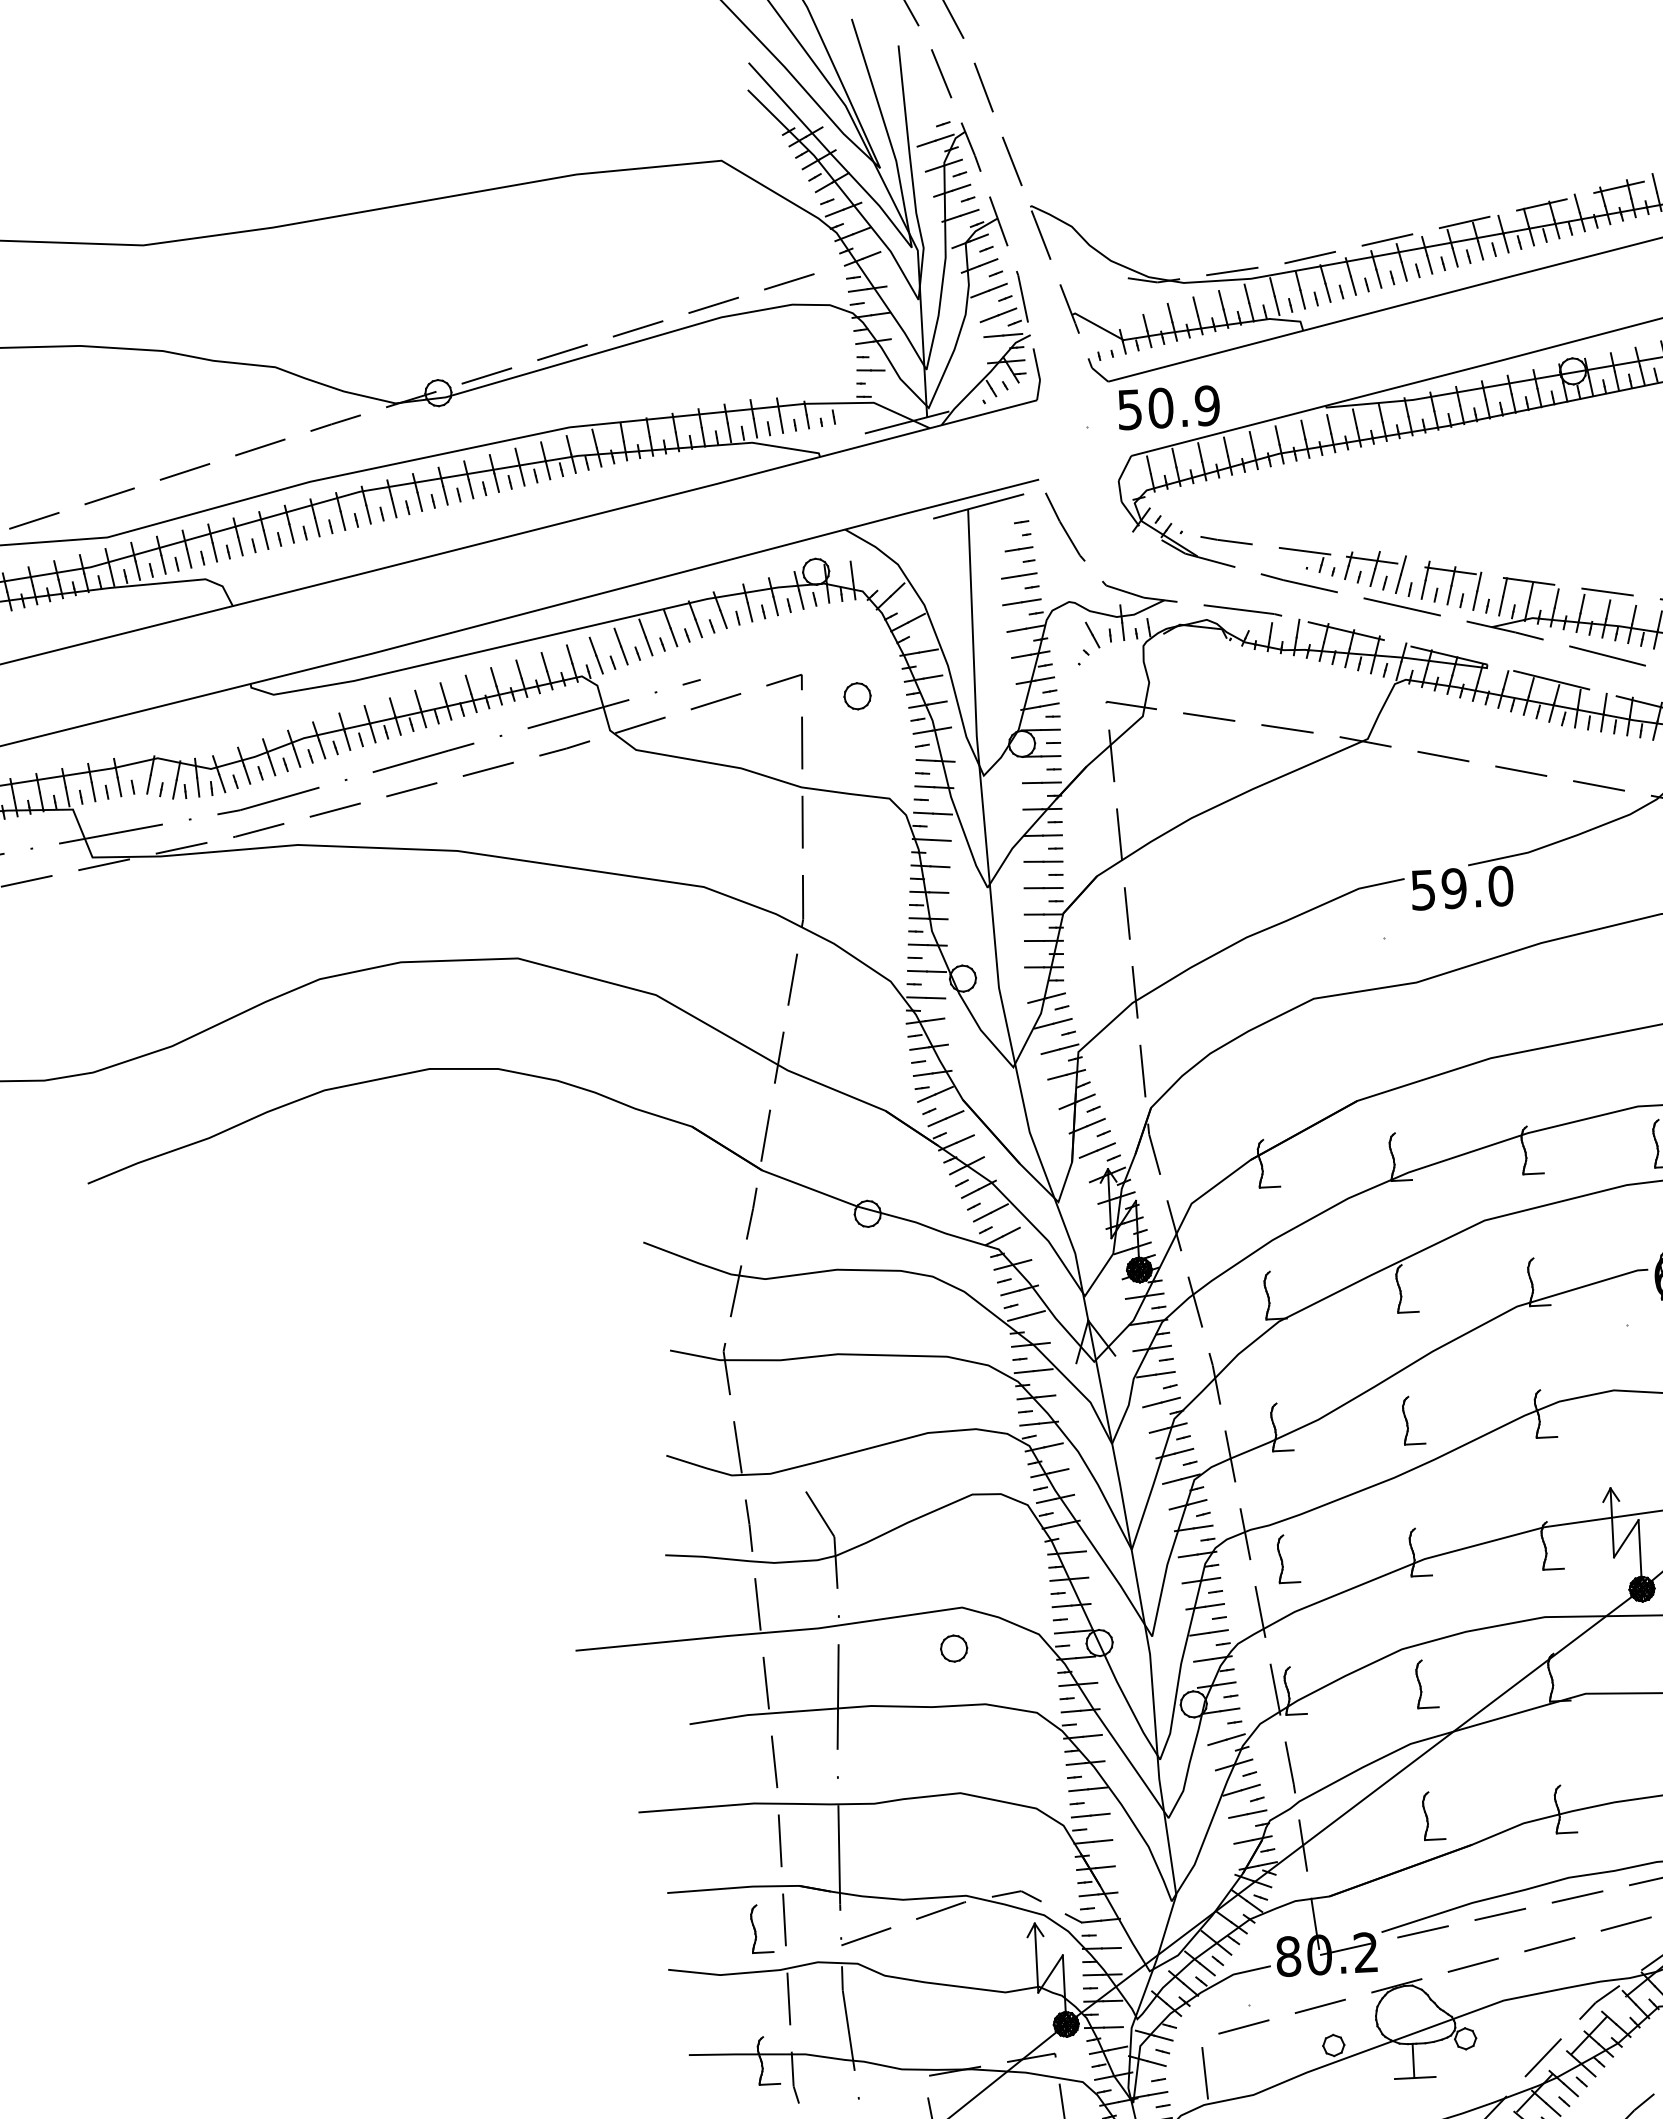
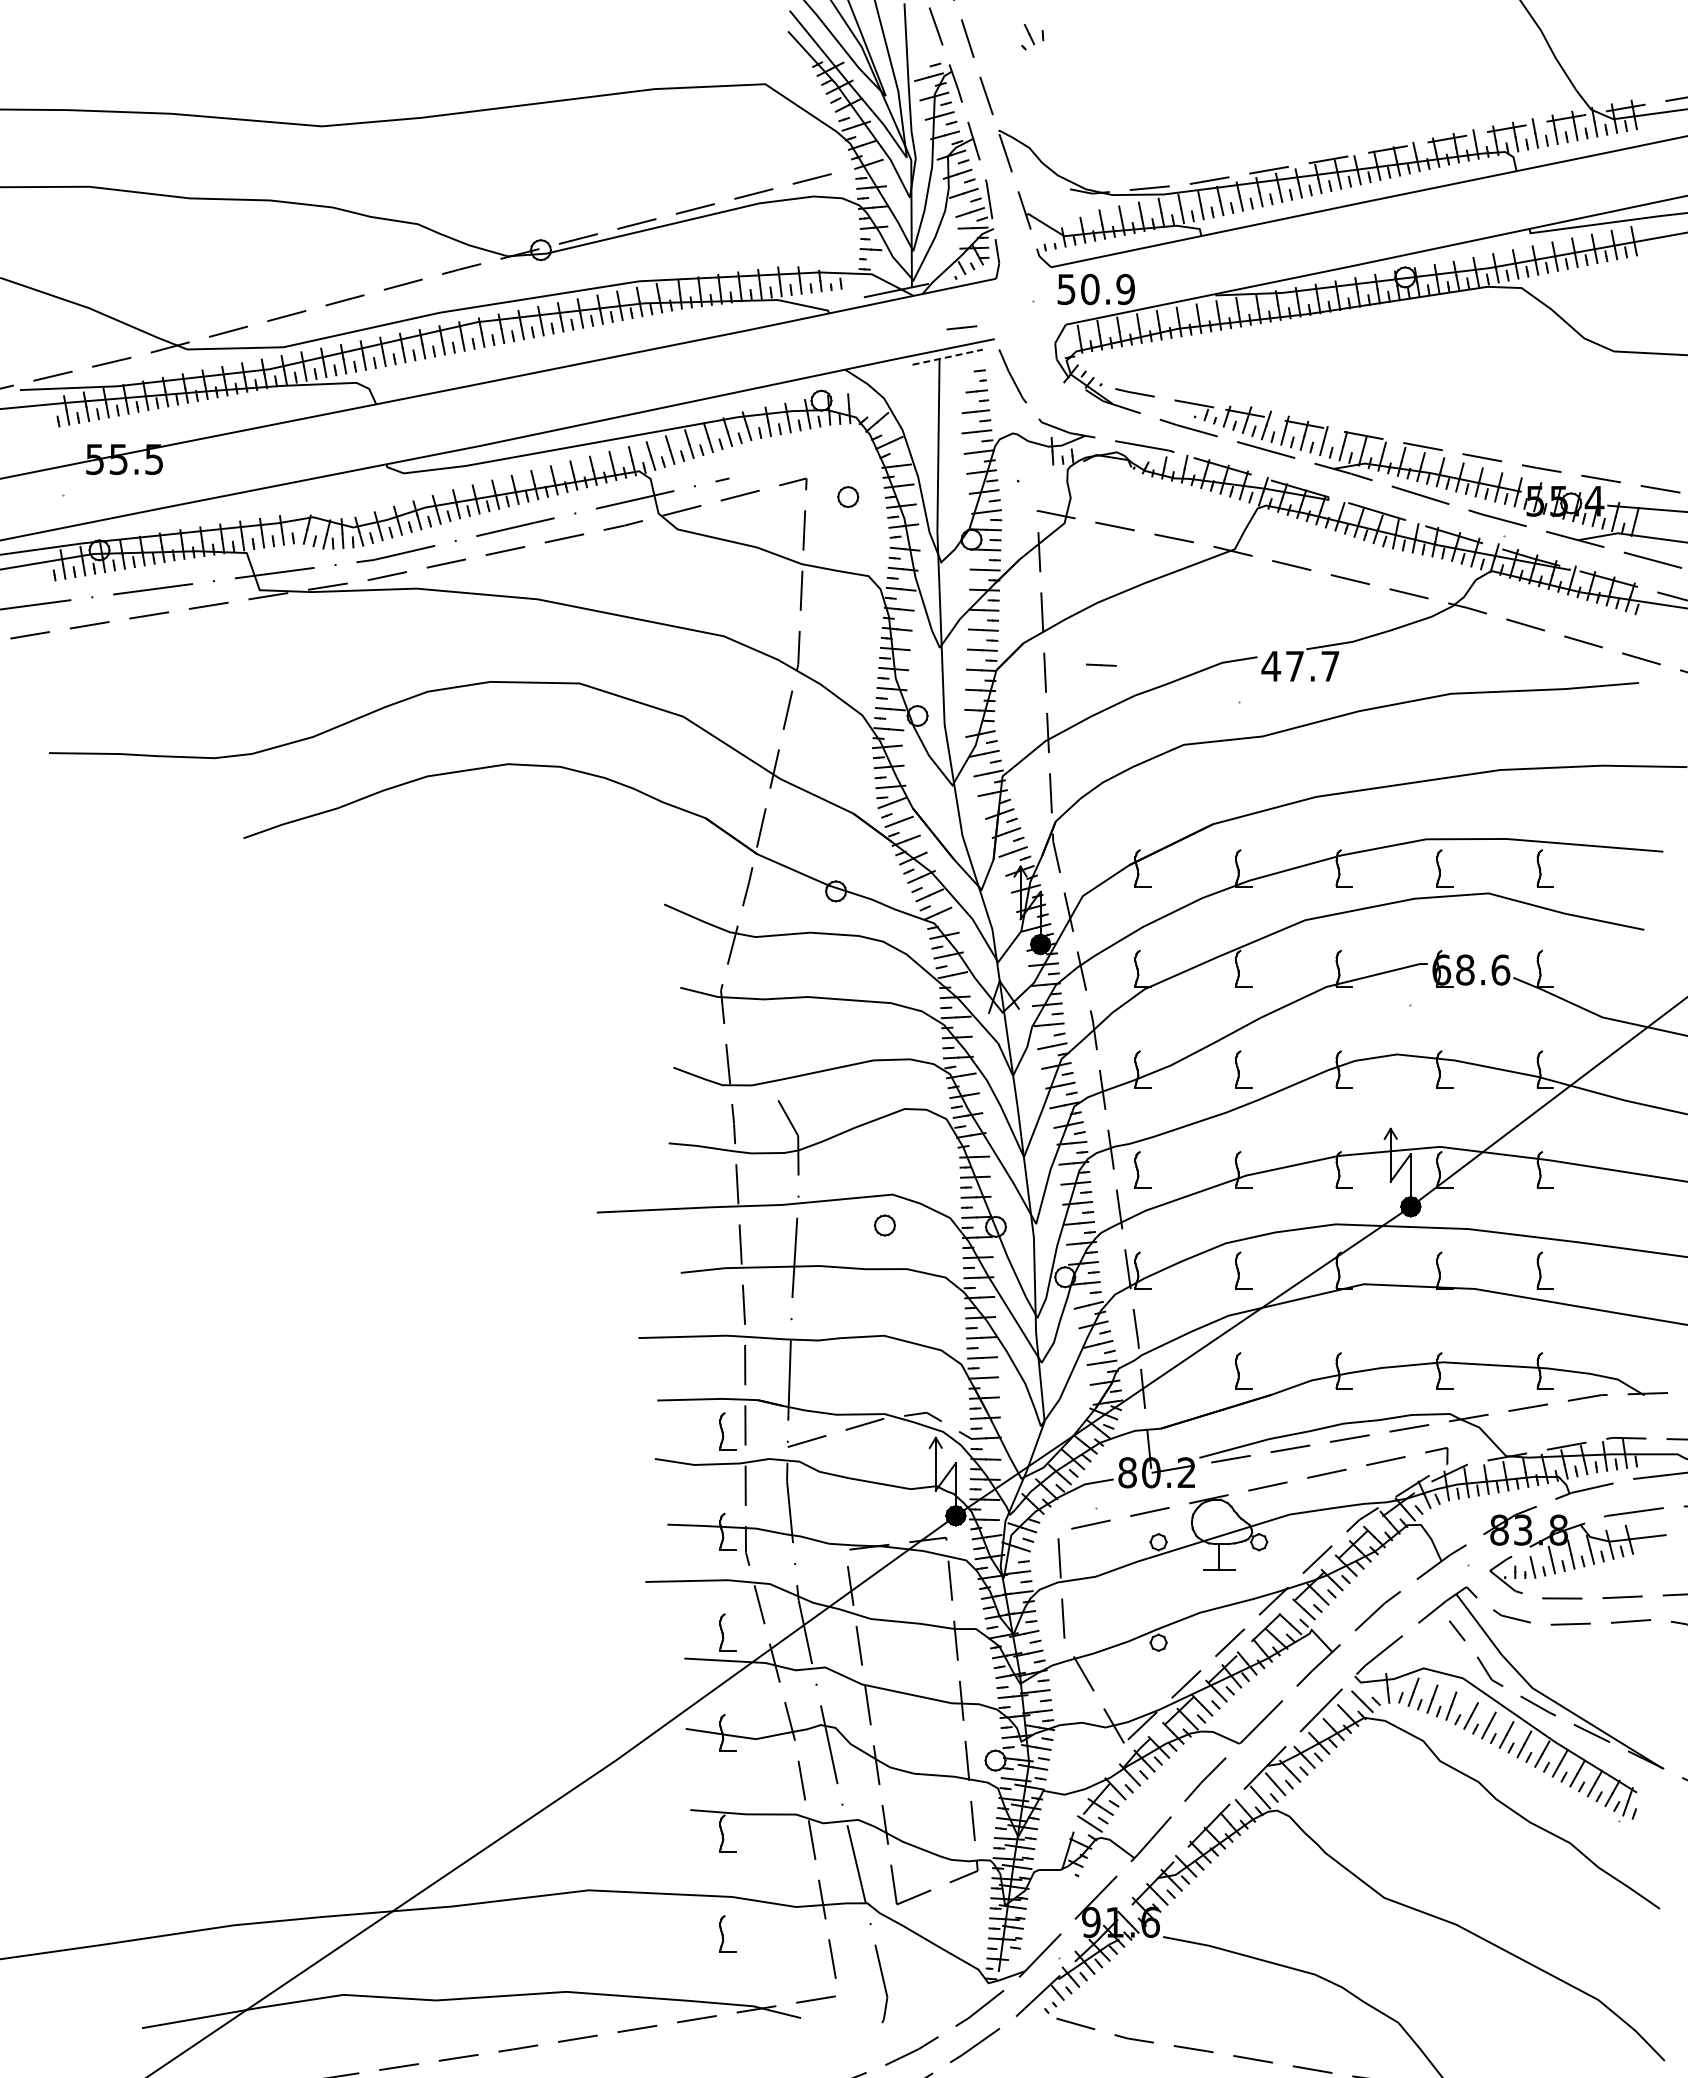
line: (994, 466) -> (961, 327), added
line: (978, 506) -> (947, 357), solid -> dashed
part: (1096, 638) -> (1032, 37), moved
text: (1461, 887) -> (1300, 665), 59.0 -> 47.7
line: (1200, 898) -> (1101, 664), added

